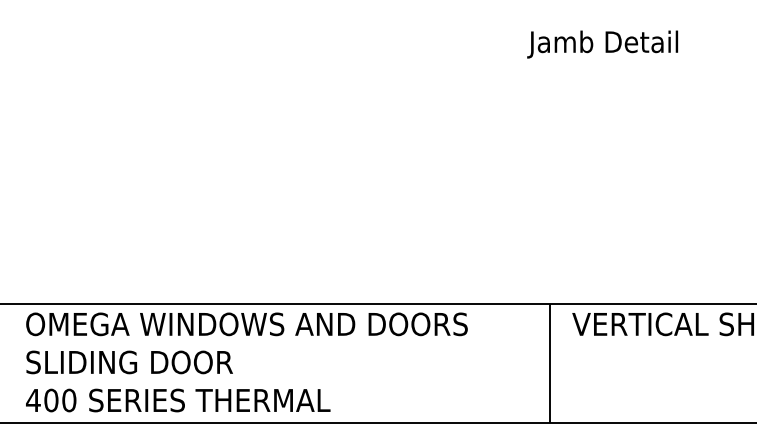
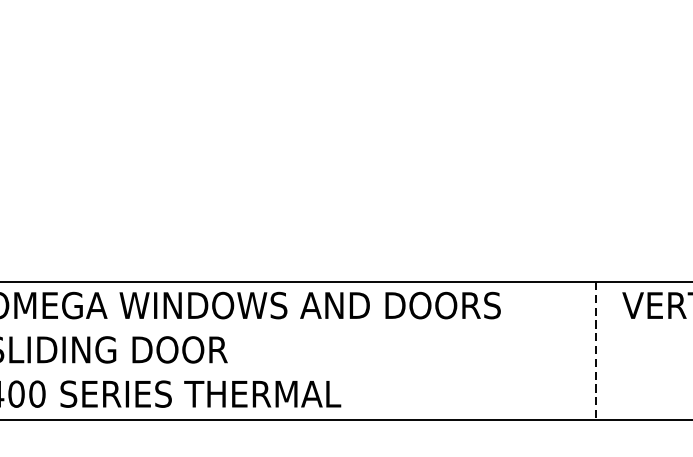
line: (549, 364) -> (595, 352), solid -> dashed

